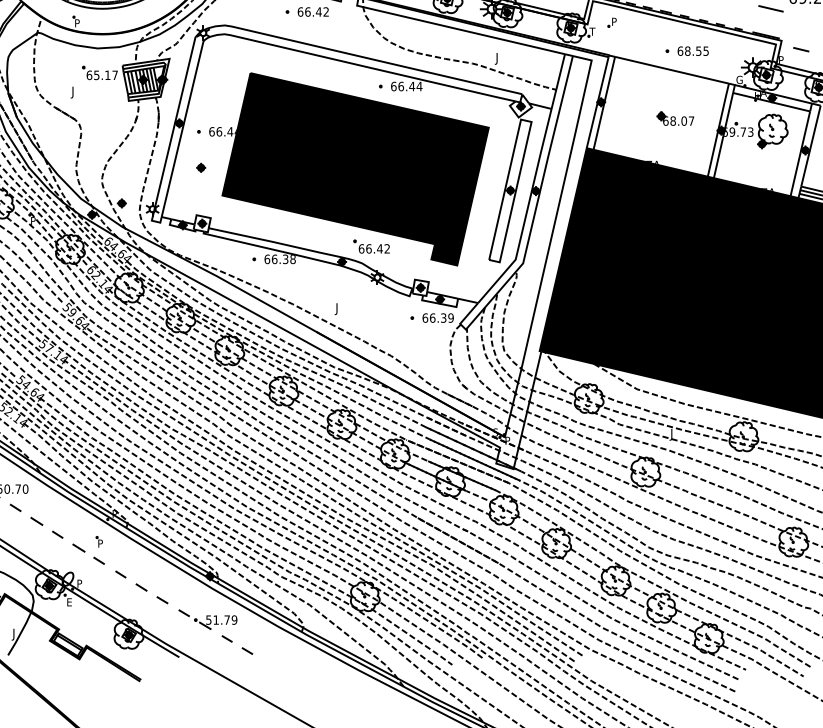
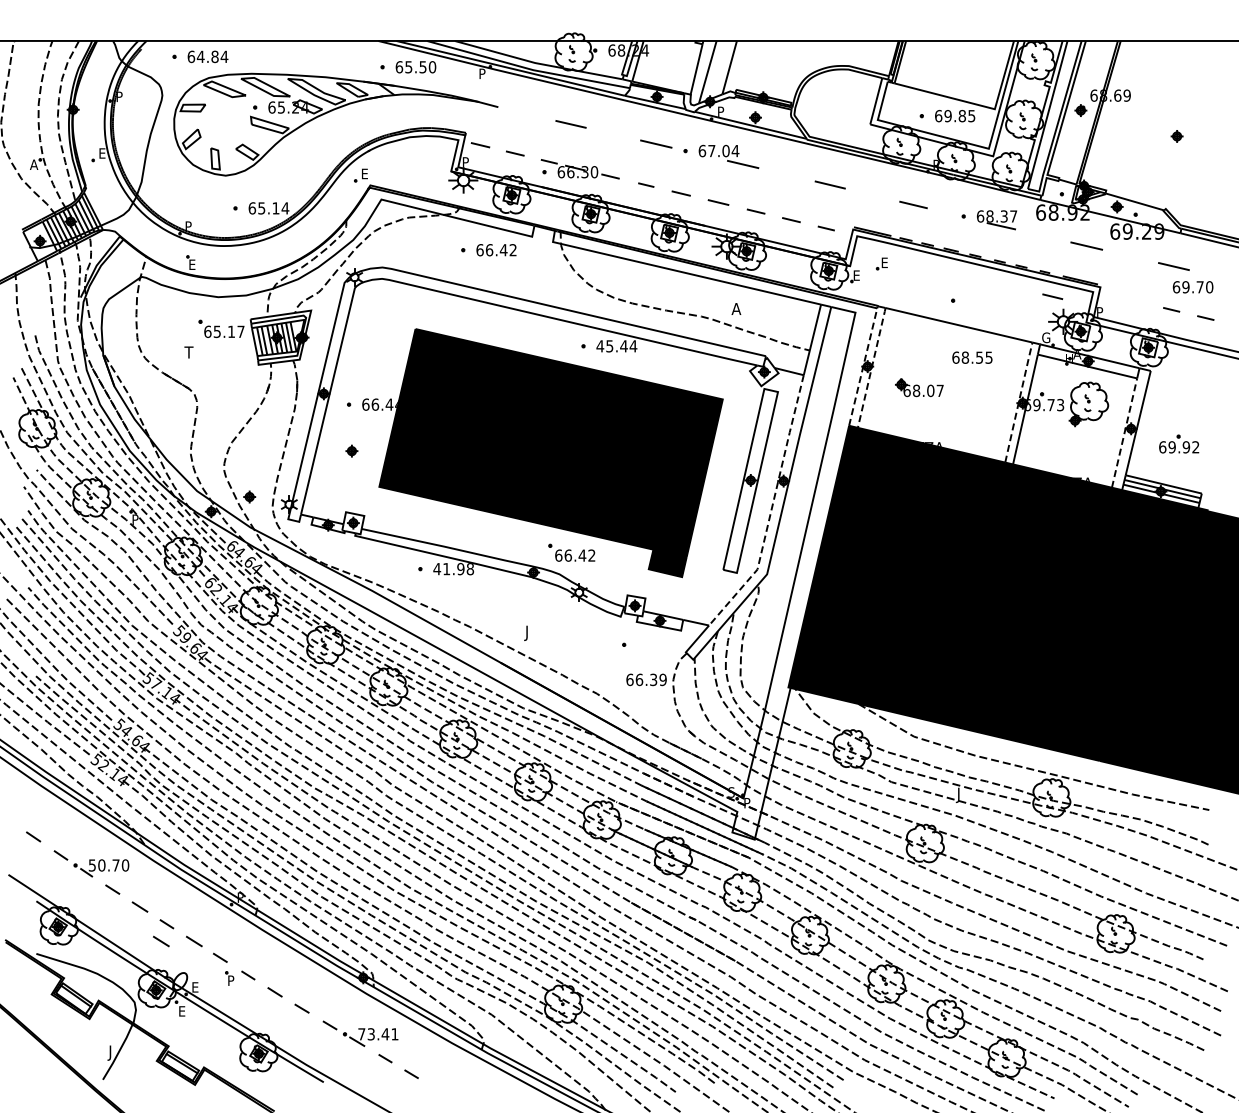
text: (614, 21) -> (885, 262), P -> E
text: (77, 23) -> (192, 264), P -> E
text: (592, 31) -> (856, 275), T -> E
line: (801, 49) -> (1052, 296), moved
text: (693, 51) -> (972, 357), moved
text: (498, 58) -> (735, 310), J -> A
text: (397, 86) -> (604, 346), 66.44 -> 45.44
text: (74, 92) -> (188, 353), J -> T
line: (597, 102) -> (863, 366), solid -> dashed
line: (604, 102) -> (871, 367), solid -> dashed
part: (675, 118) -> (919, 387), moved
line: (718, 129) -> (1019, 401), solid -> dashed
line: (800, 153) -> (1124, 432), solid -> dashed
line: (526, 213) -> (771, 509), solid -> dashed
text: (276, 258) -> (448, 568), 66.38 -> 41.98
text: (438, 317) -> (646, 679), moved
part: (99, 541) -> (229, 978), moved
line: (53, 548) -> (161, 941), added
text: (79, 583) -> (195, 987), P -> E
text: (221, 620) -> (378, 1034), 51.79 -> 73.41

